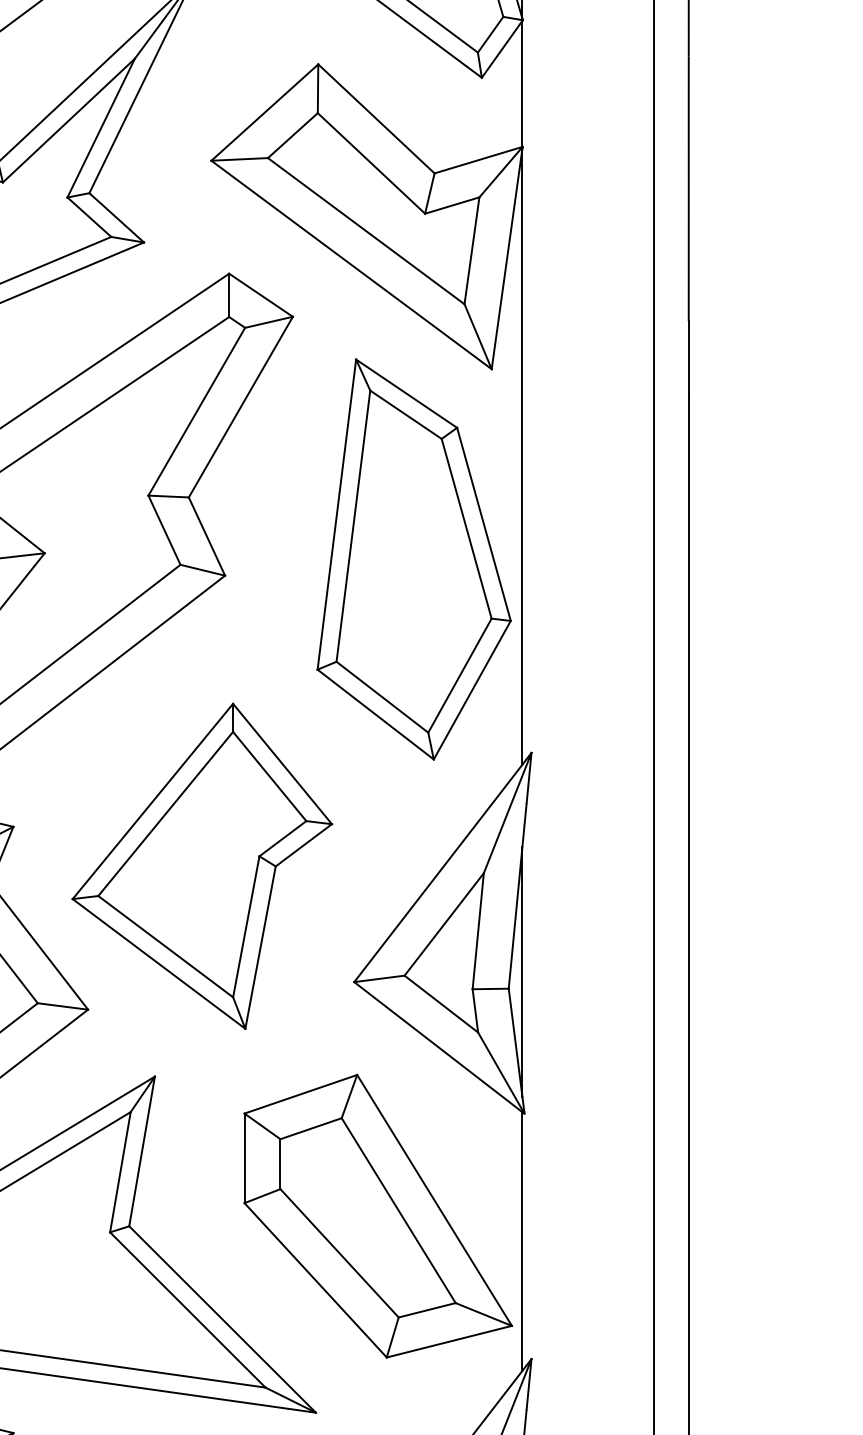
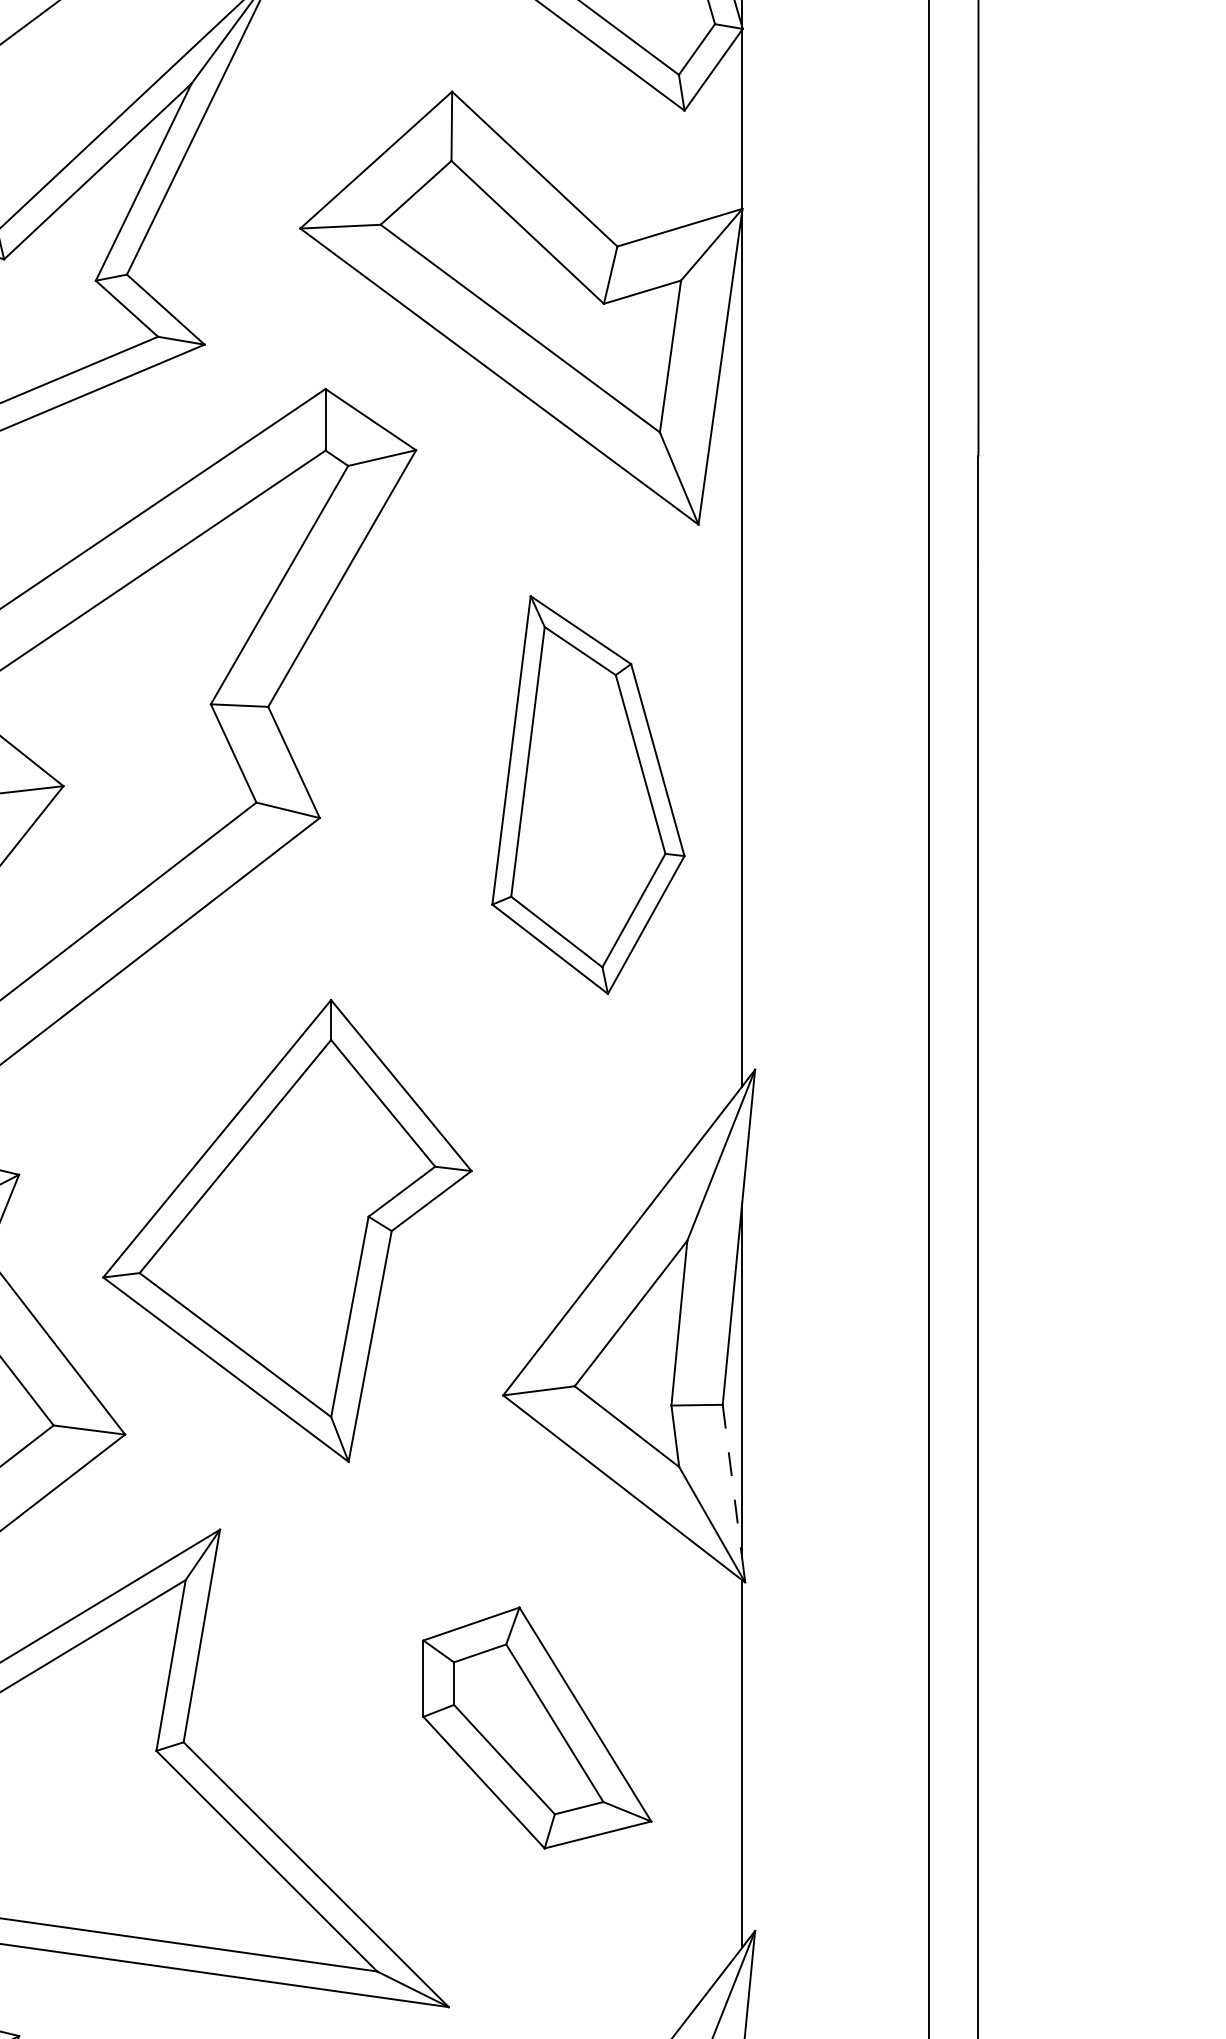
part: (414, 559) -> (588, 794), size x0.7
line: (515, 1042) -> (732, 1481), solid -> dashed
part: (378, 1215) -> (537, 1727), size x0.6

